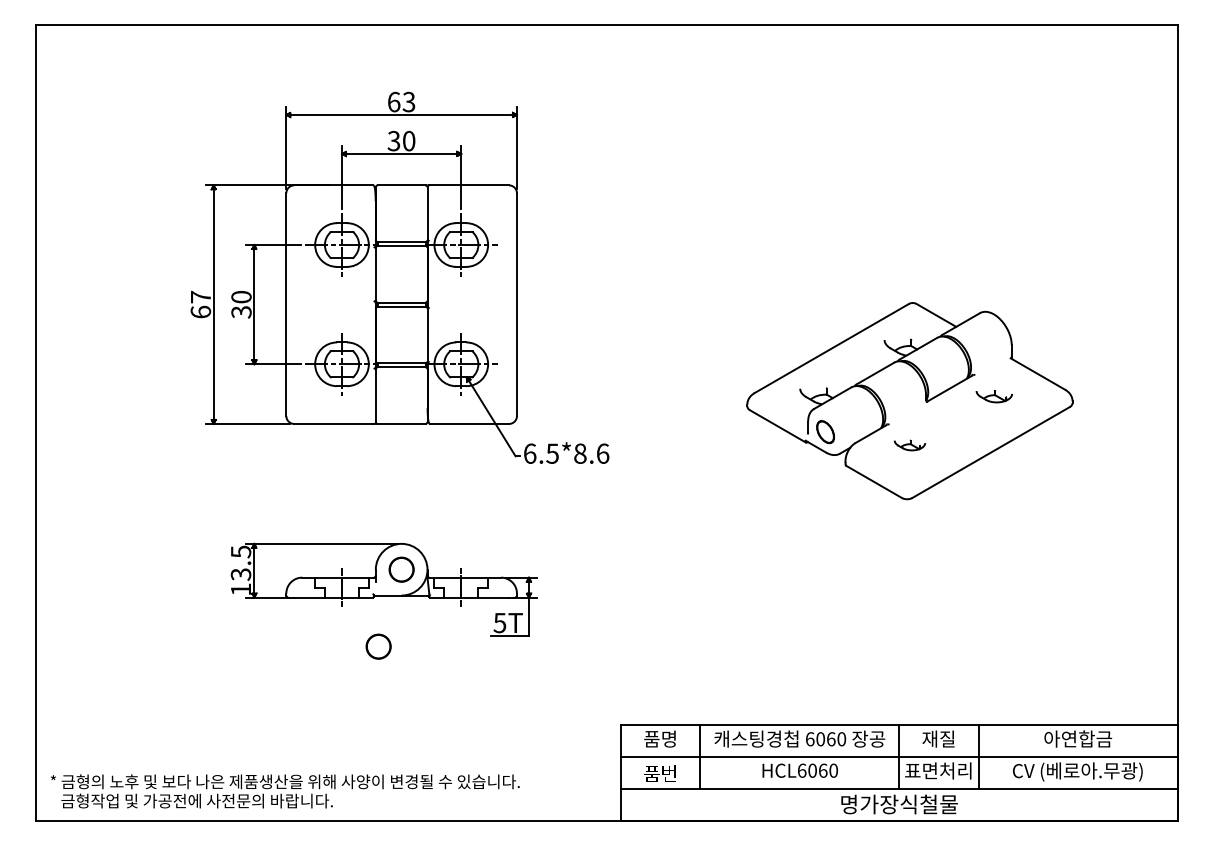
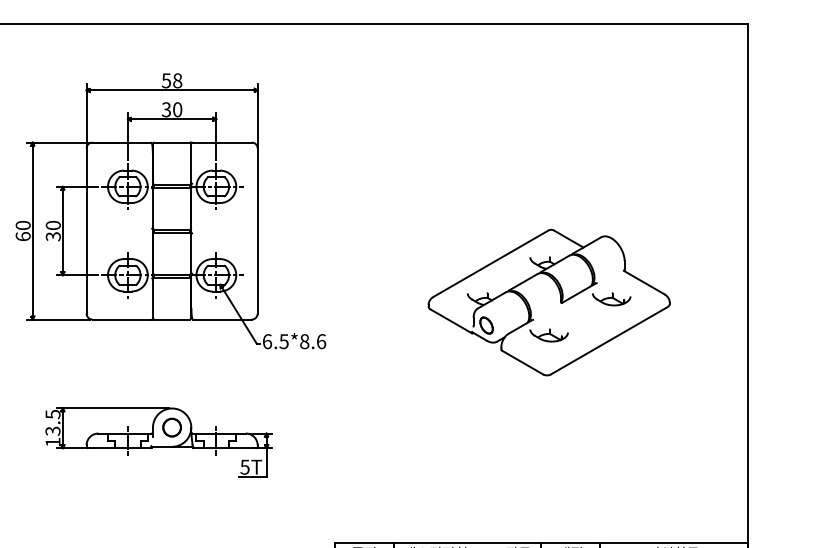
text: (401, 101) -> (172, 80), 63 -> 58
text: (200, 296) -> (22, 225), 67 -> 60
part: (994, 396) -> (611, 299), size x1.43
part: (909, 445) -> (548, 335), size x1.67
circle: (378, 646) -> (154, 484), removed

